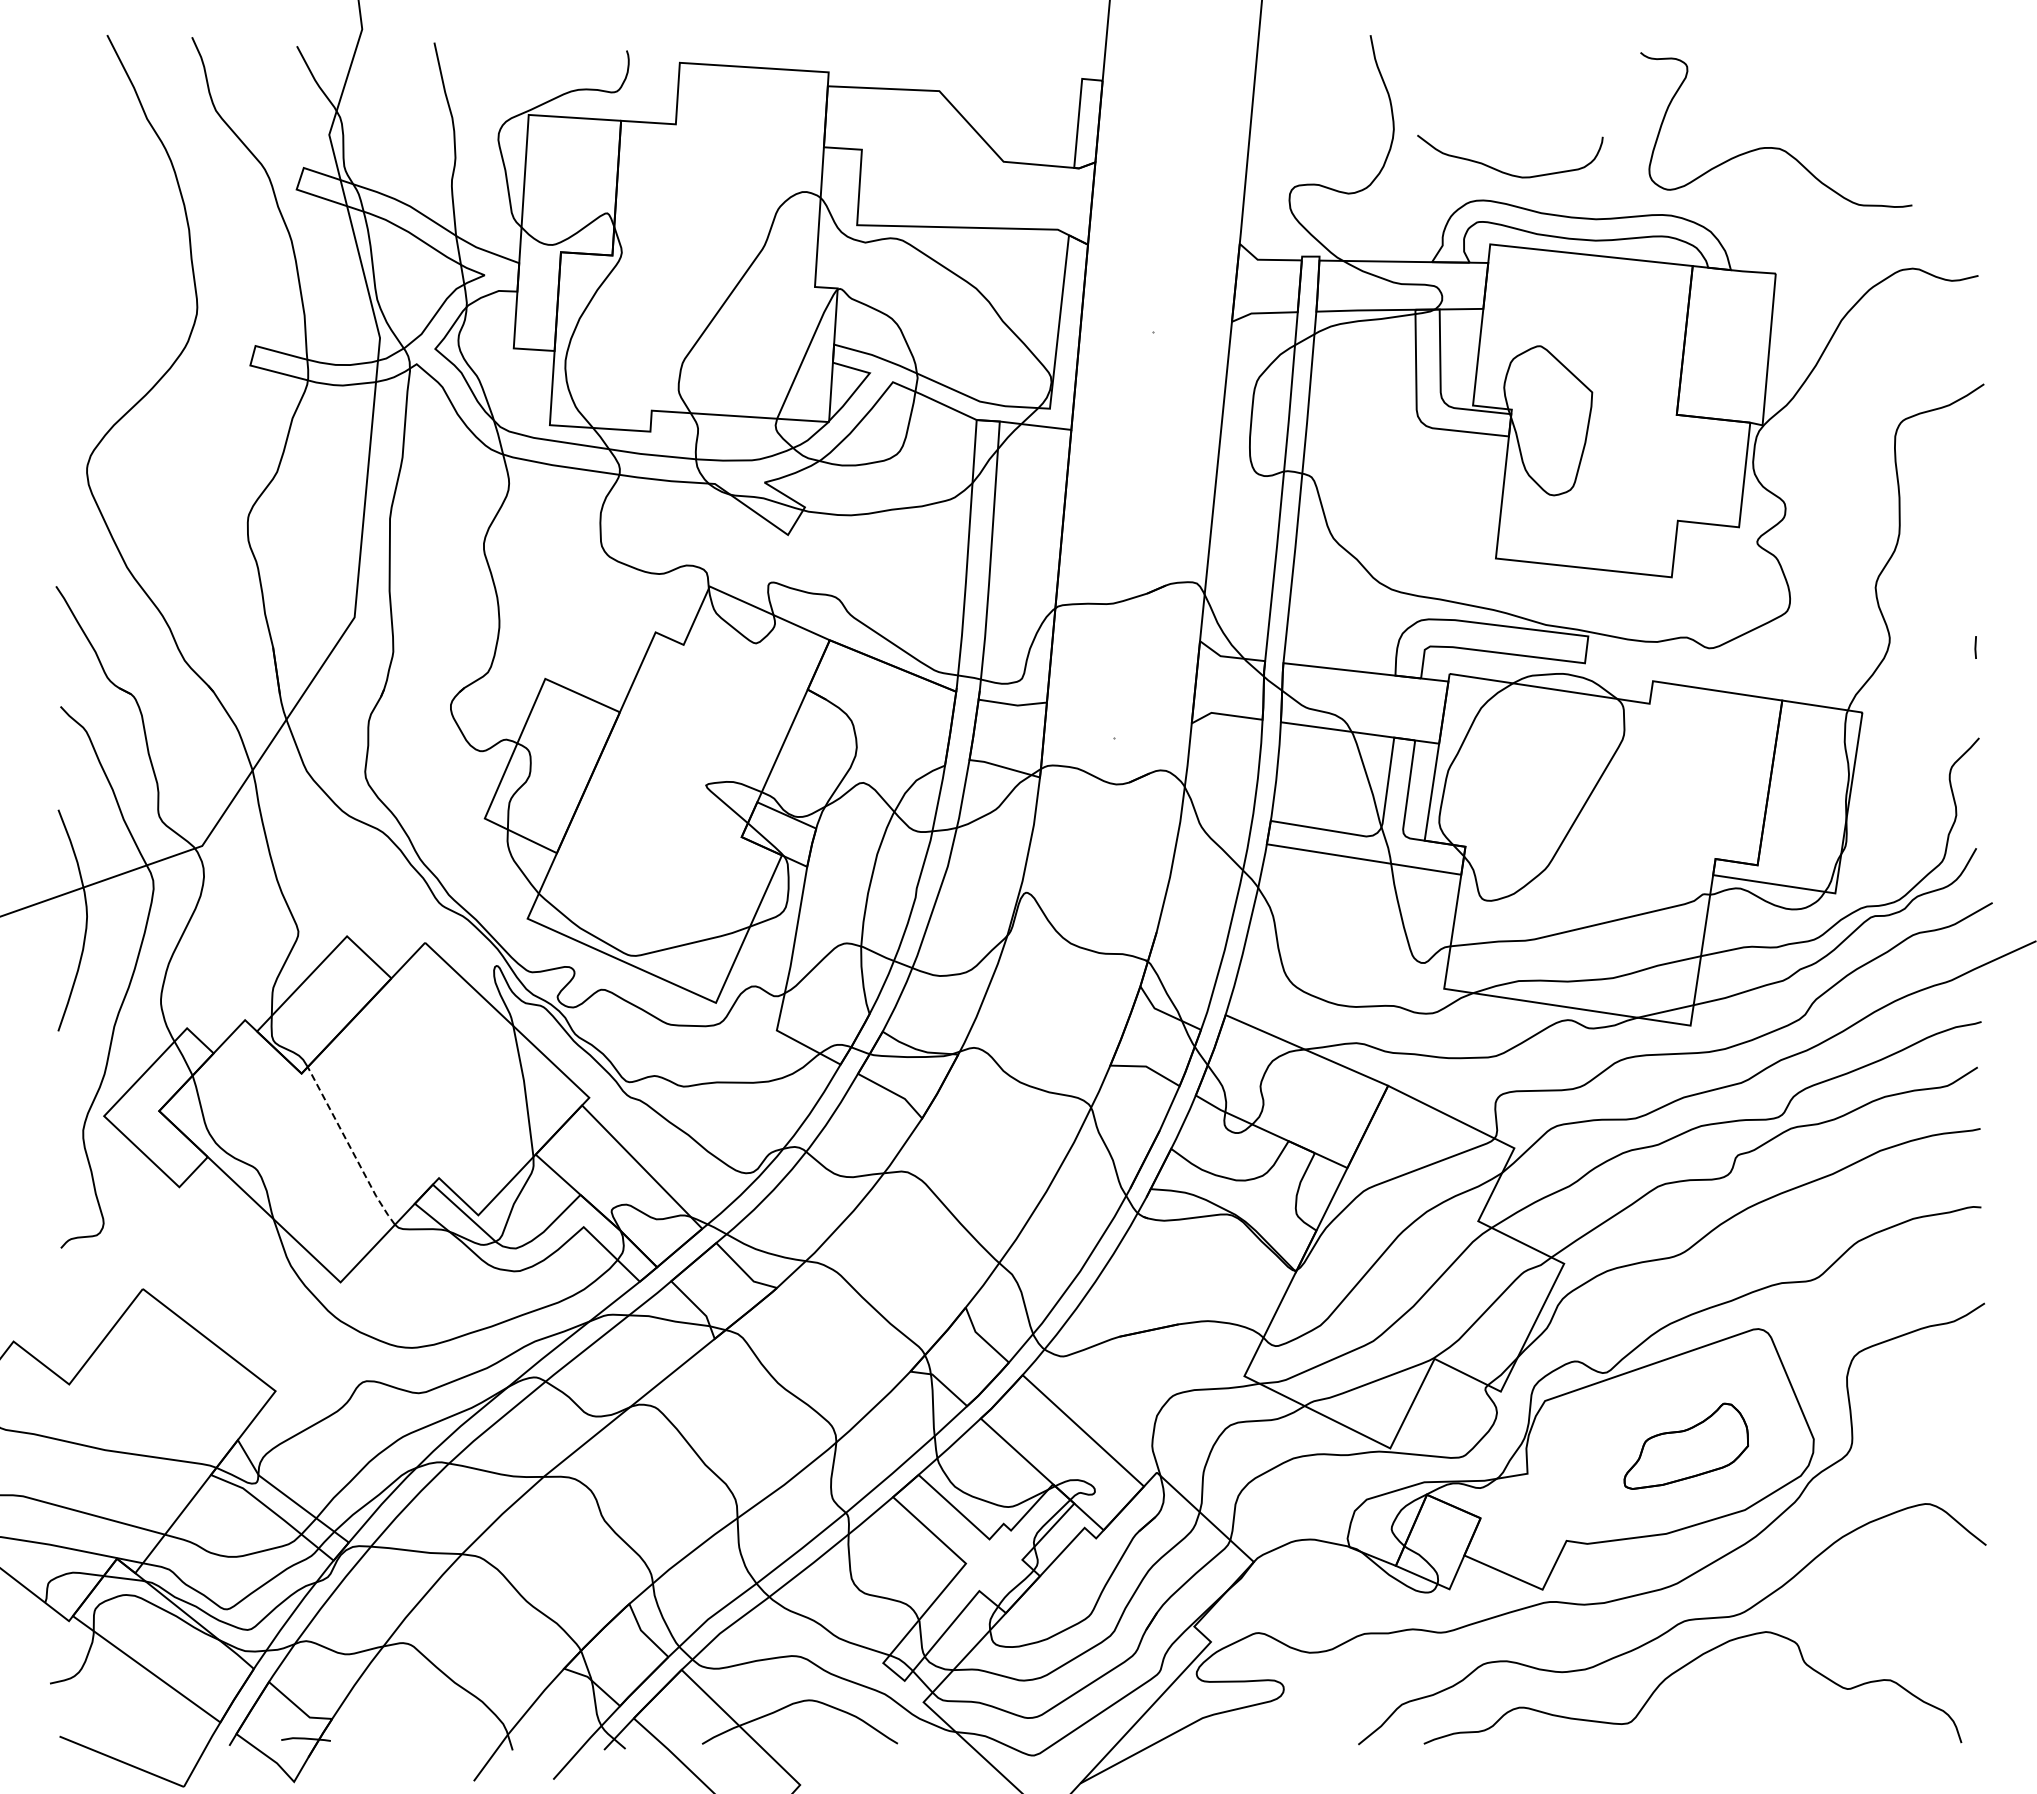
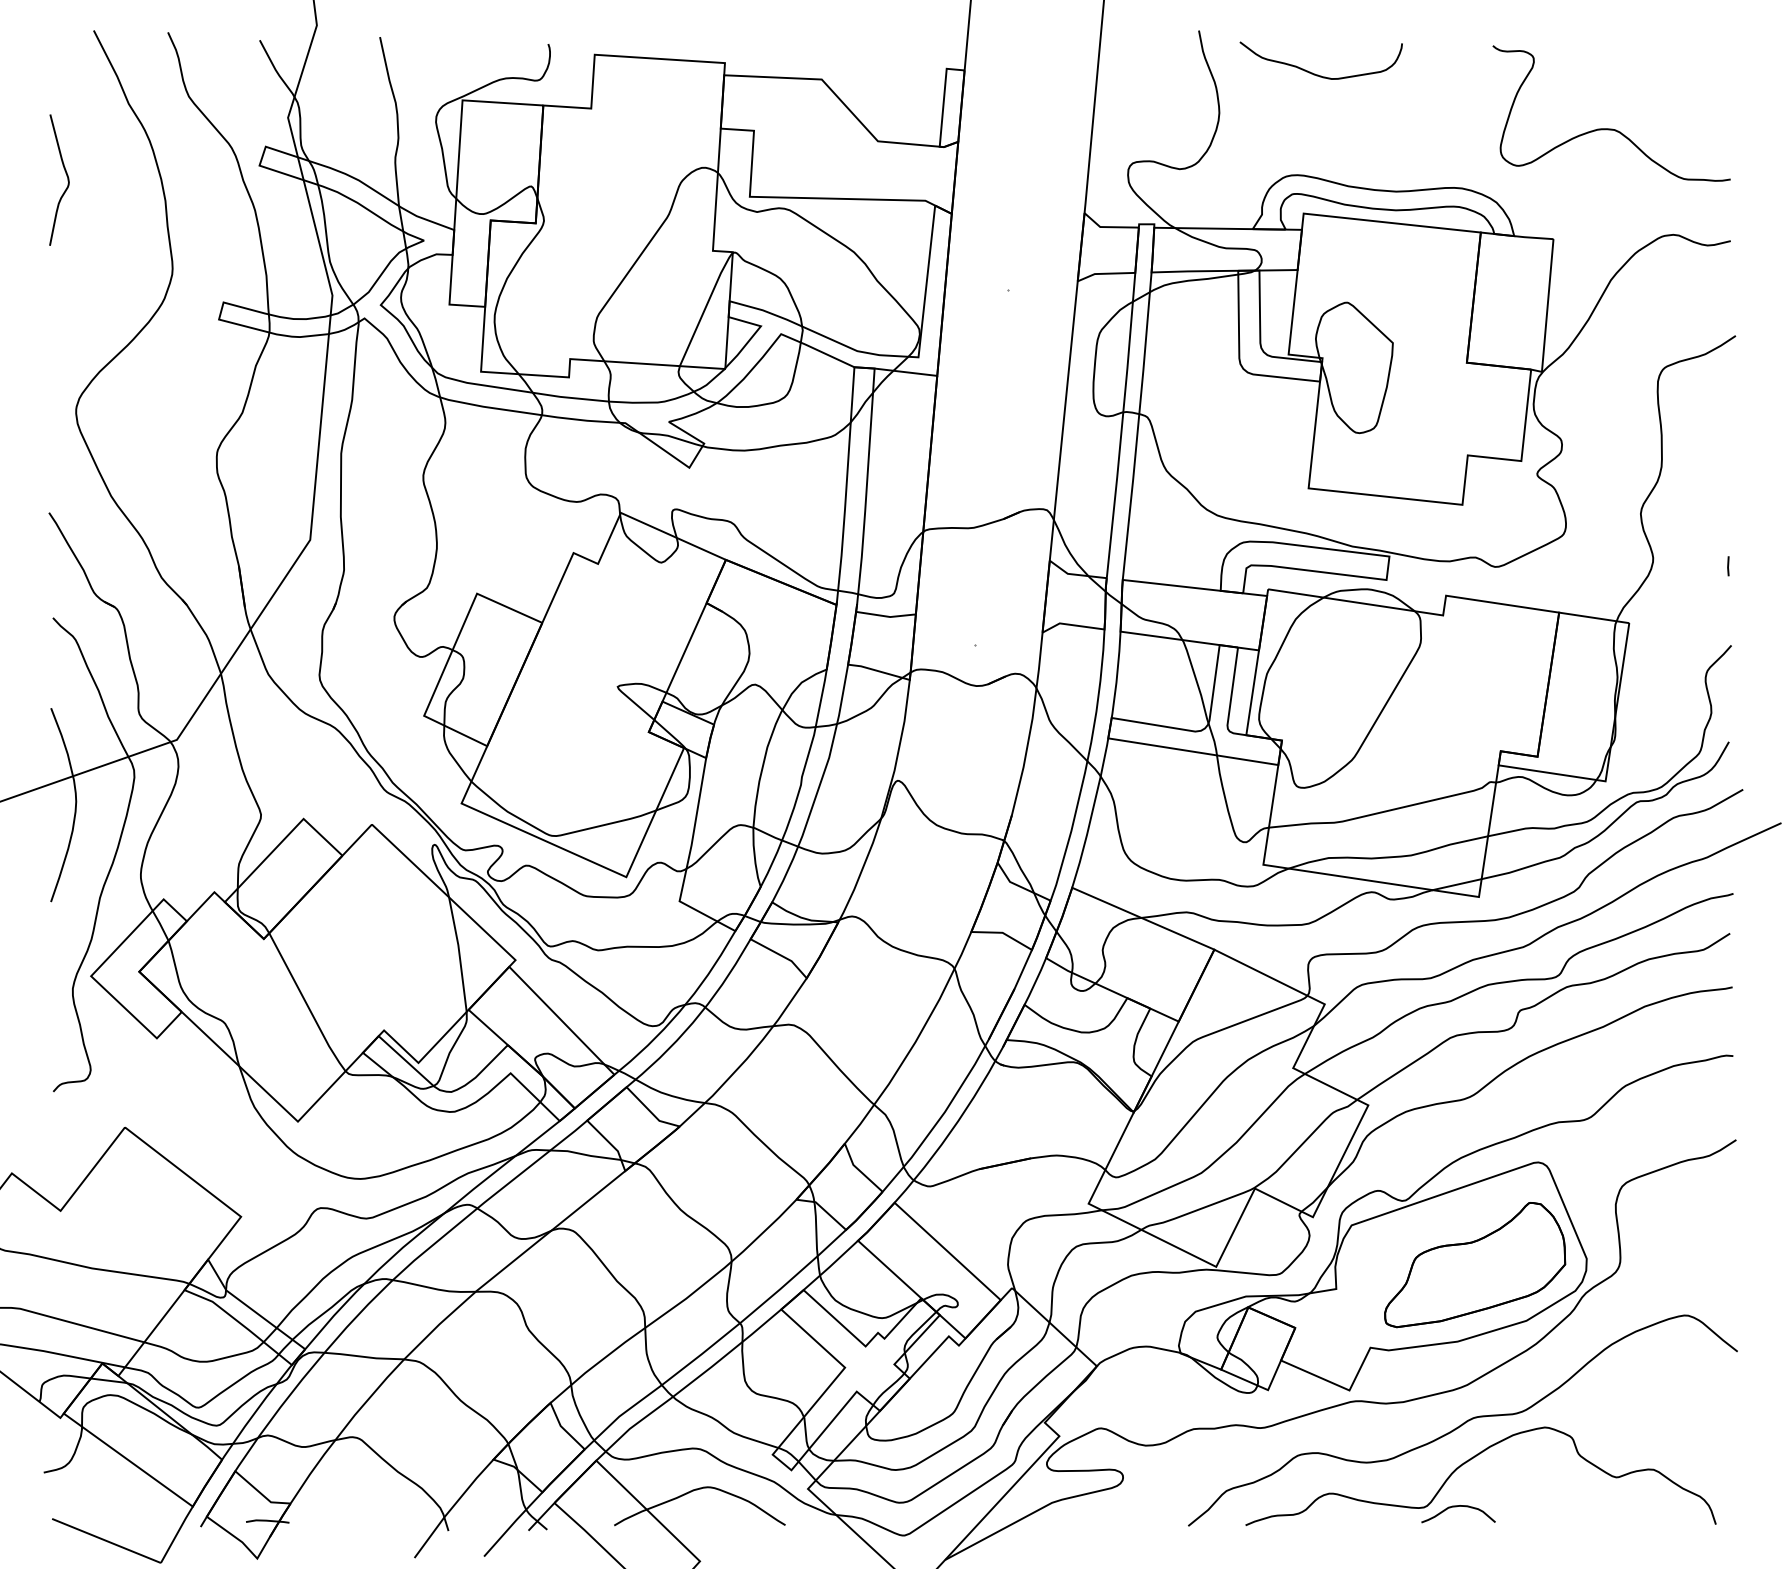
curve: (1776, 147) -> (1611, 128), moved
curve: (1506, 172) -> (1317, 74), moved
curve: (76, 202) -> (66, 176), added
line: (350, 1147) -> (306, 1003), dashed -> solid
part: (1686, 1446) -> (1475, 1265), size x1.67
curve: (1663, 1723) -> (1455, 1507), added

